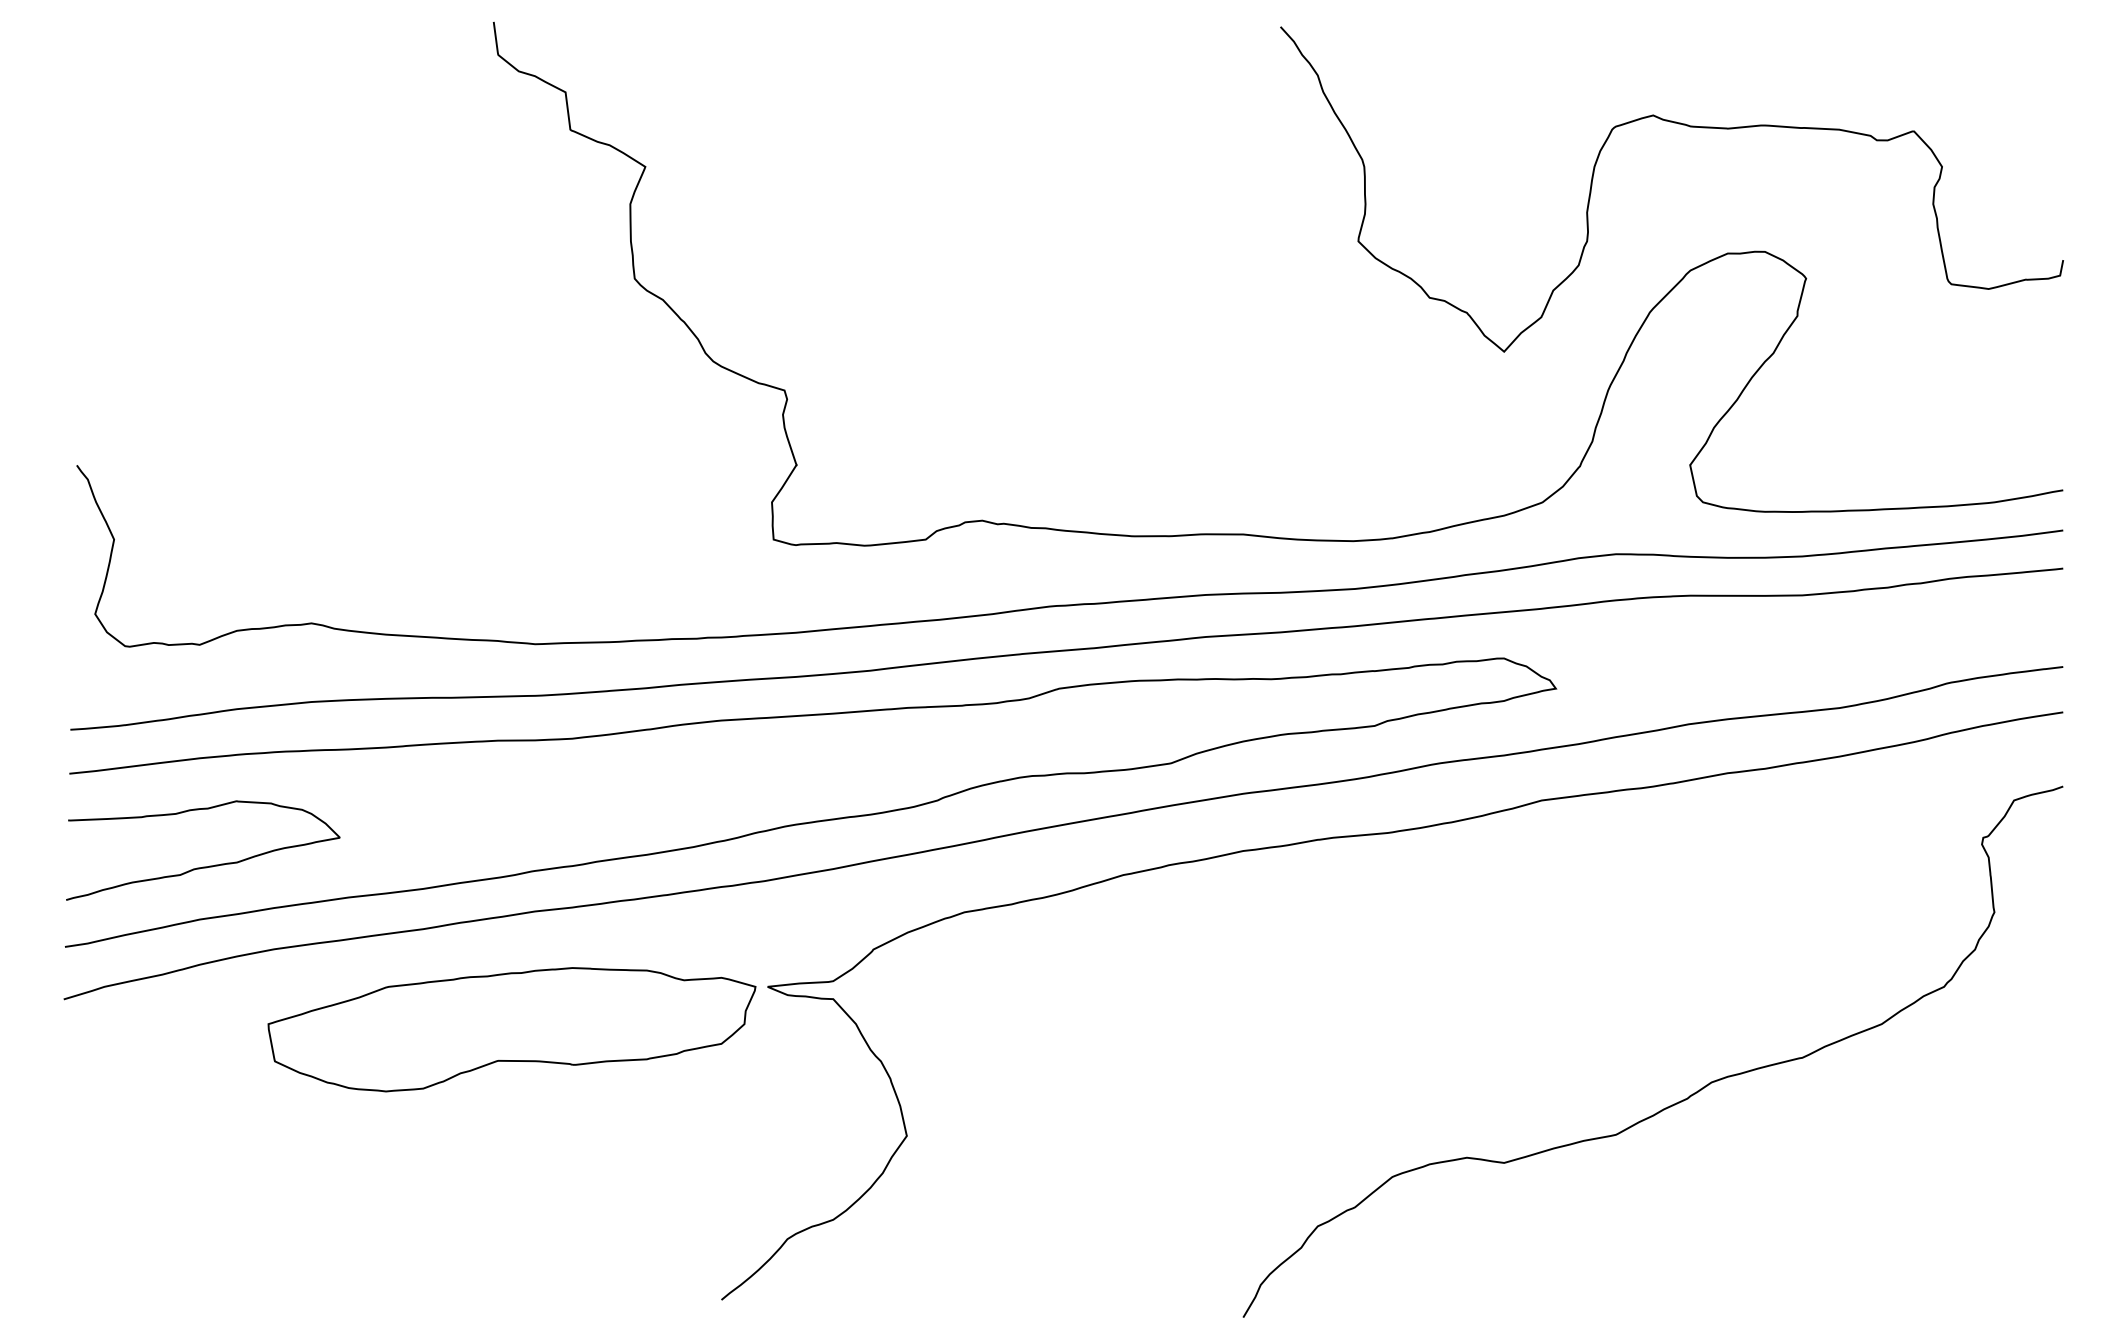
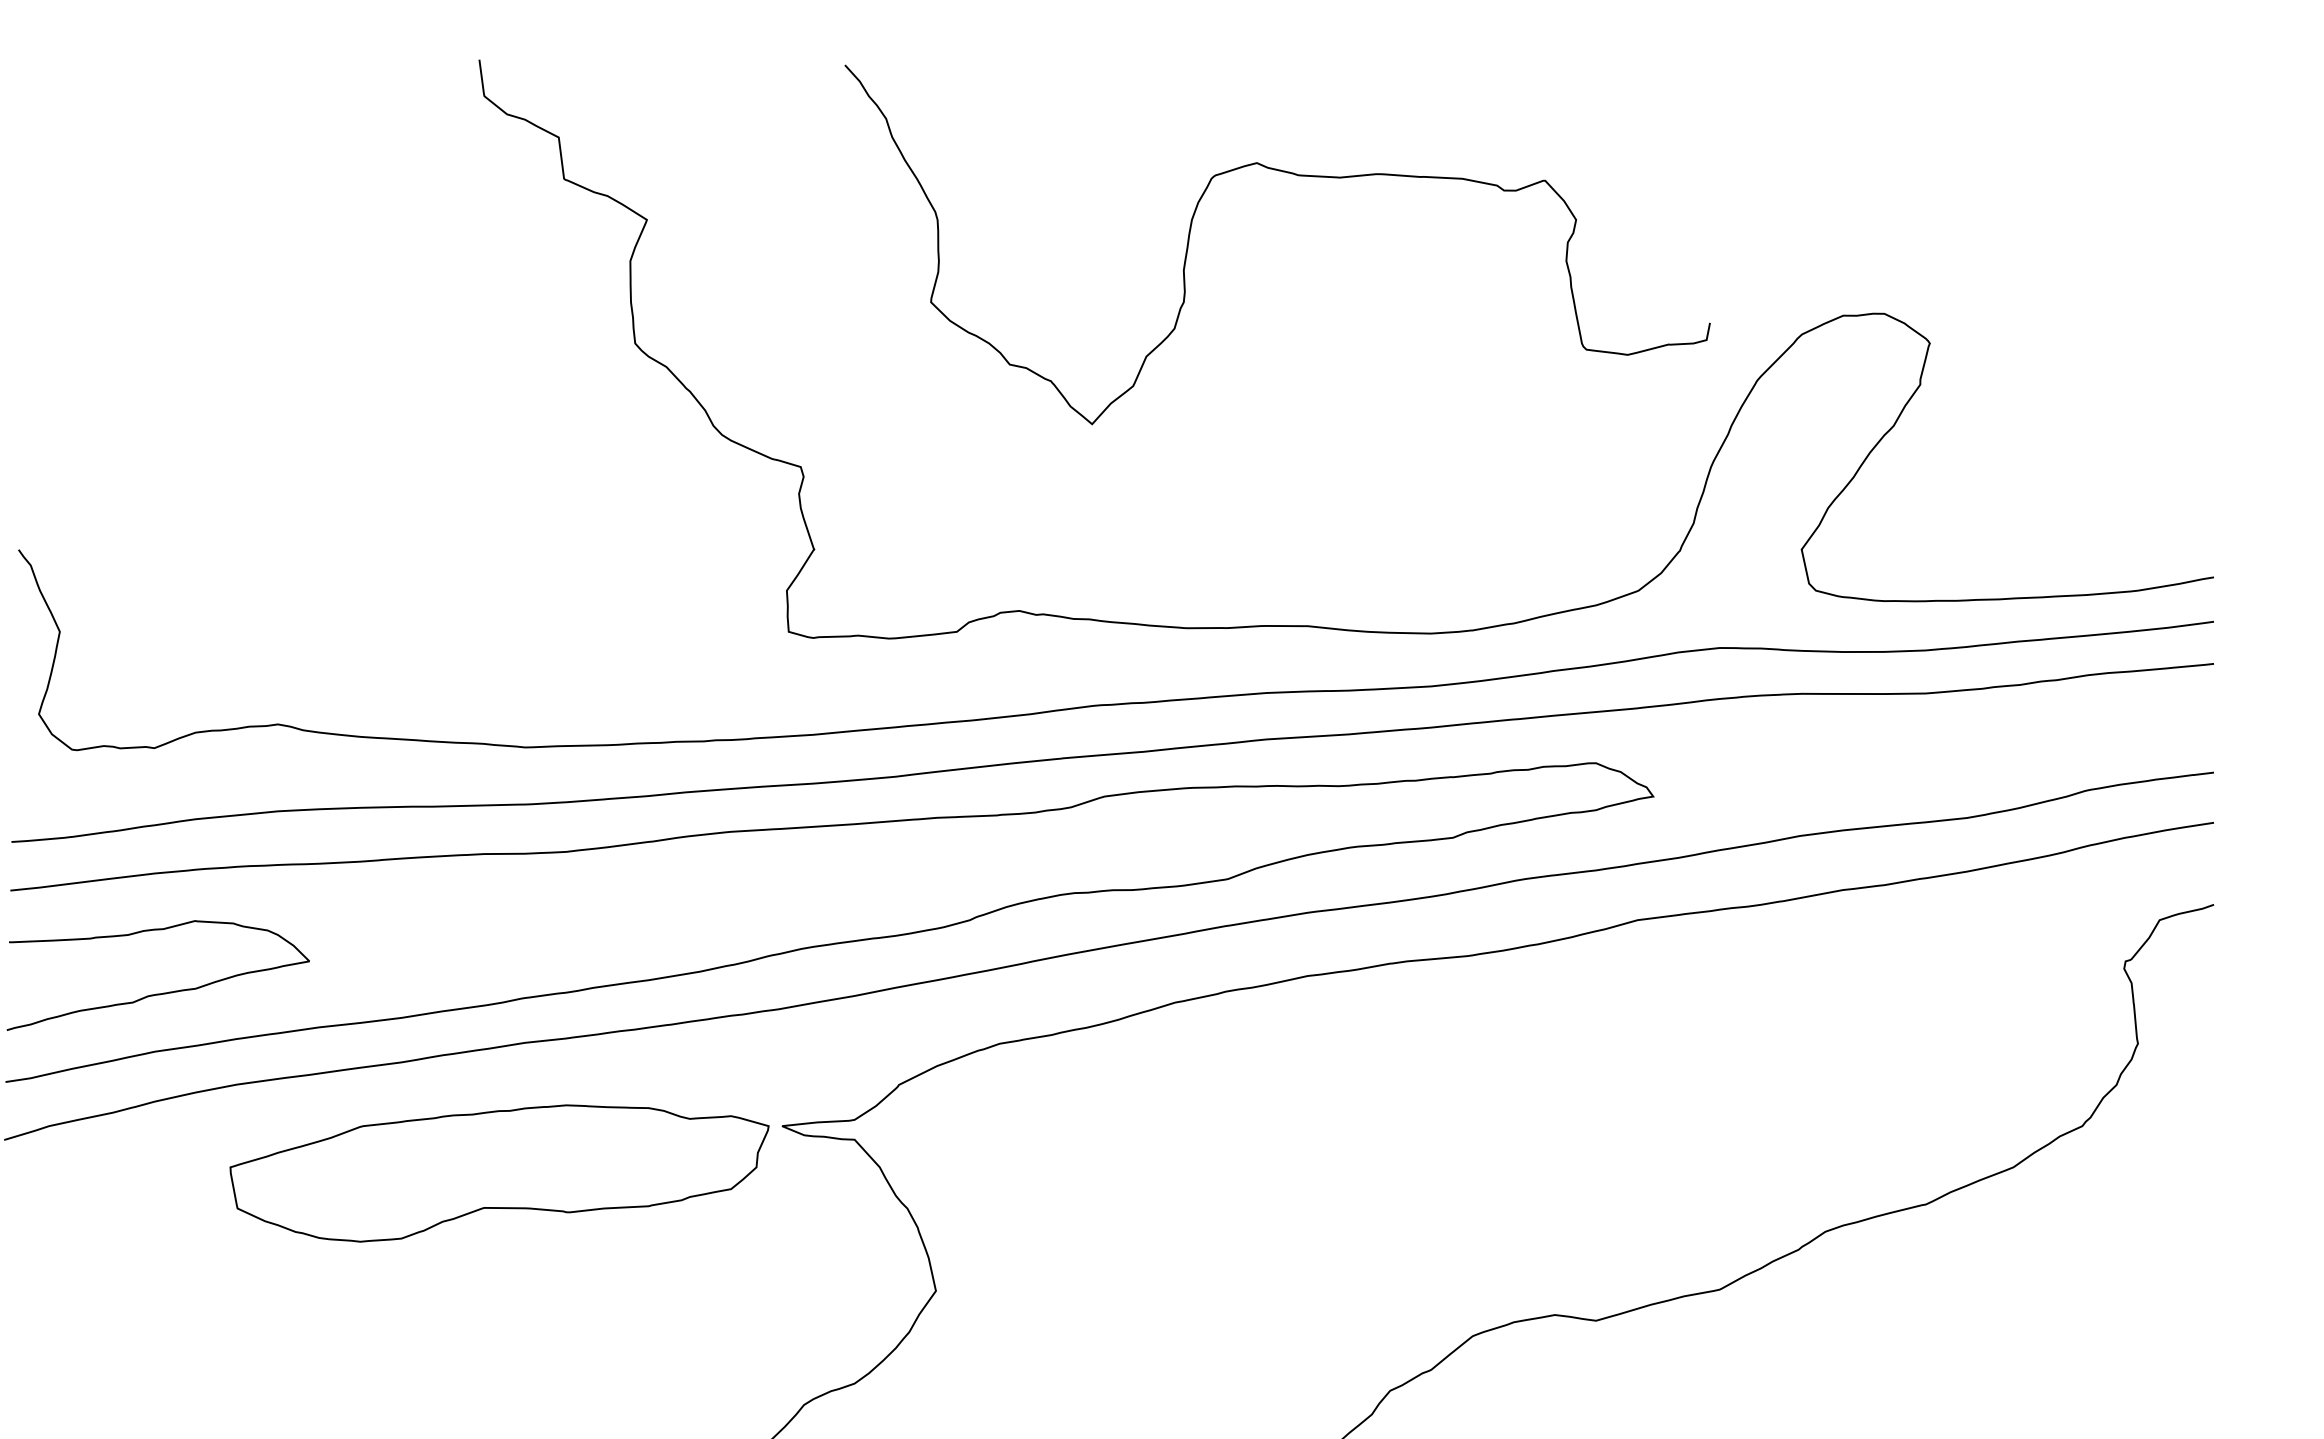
curve: (1690, 127) -> (1298, 176), moved

